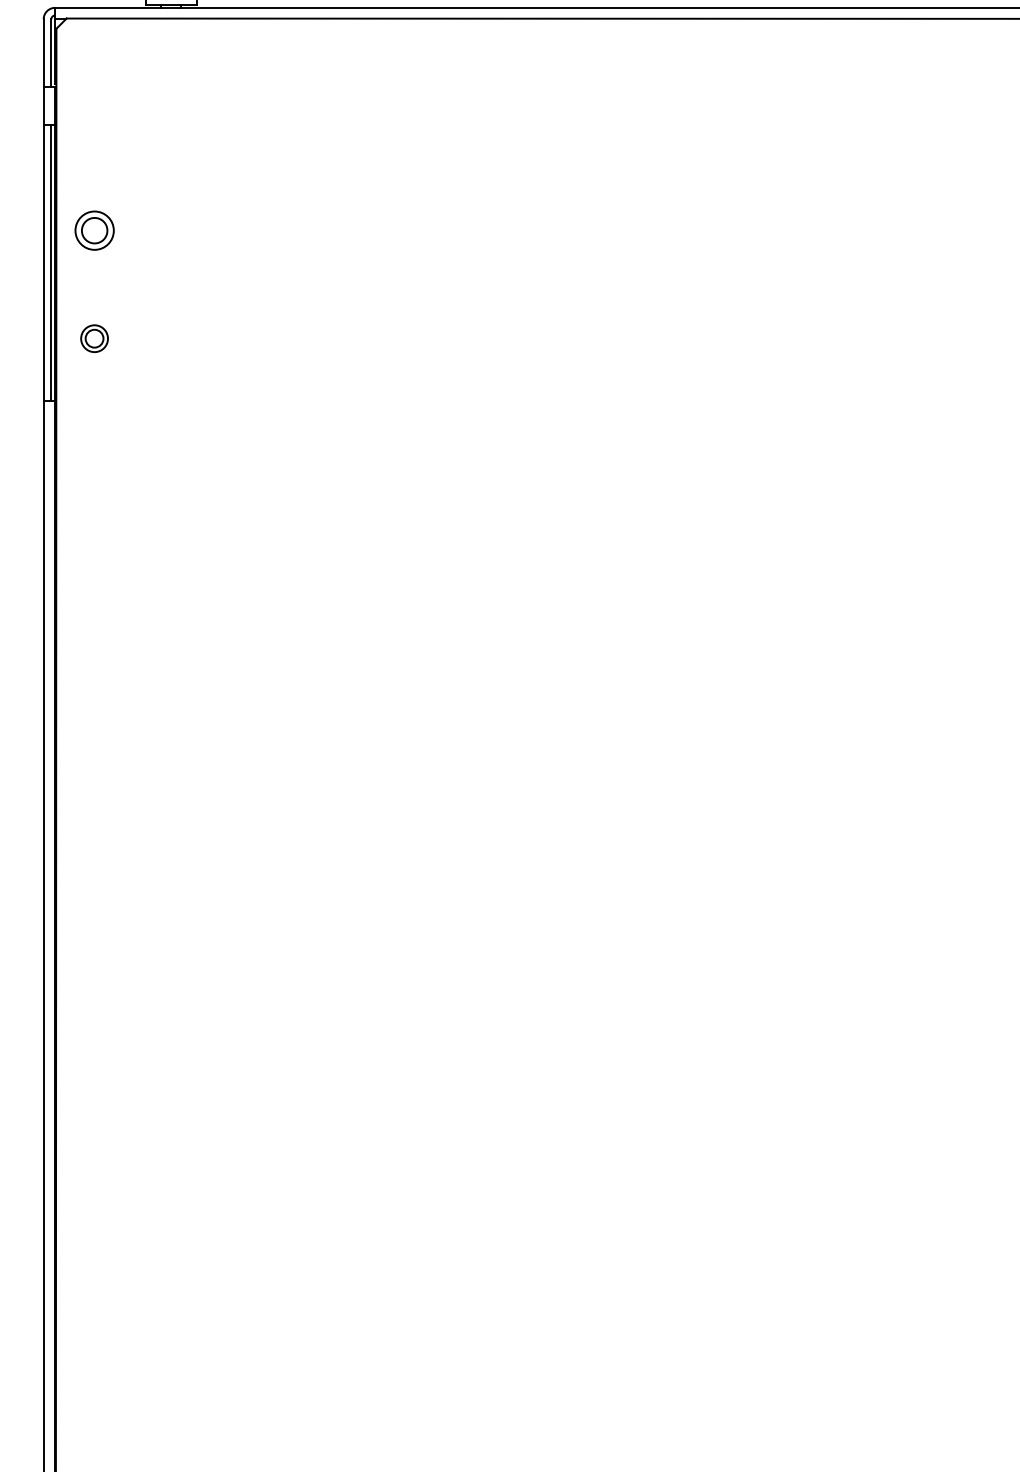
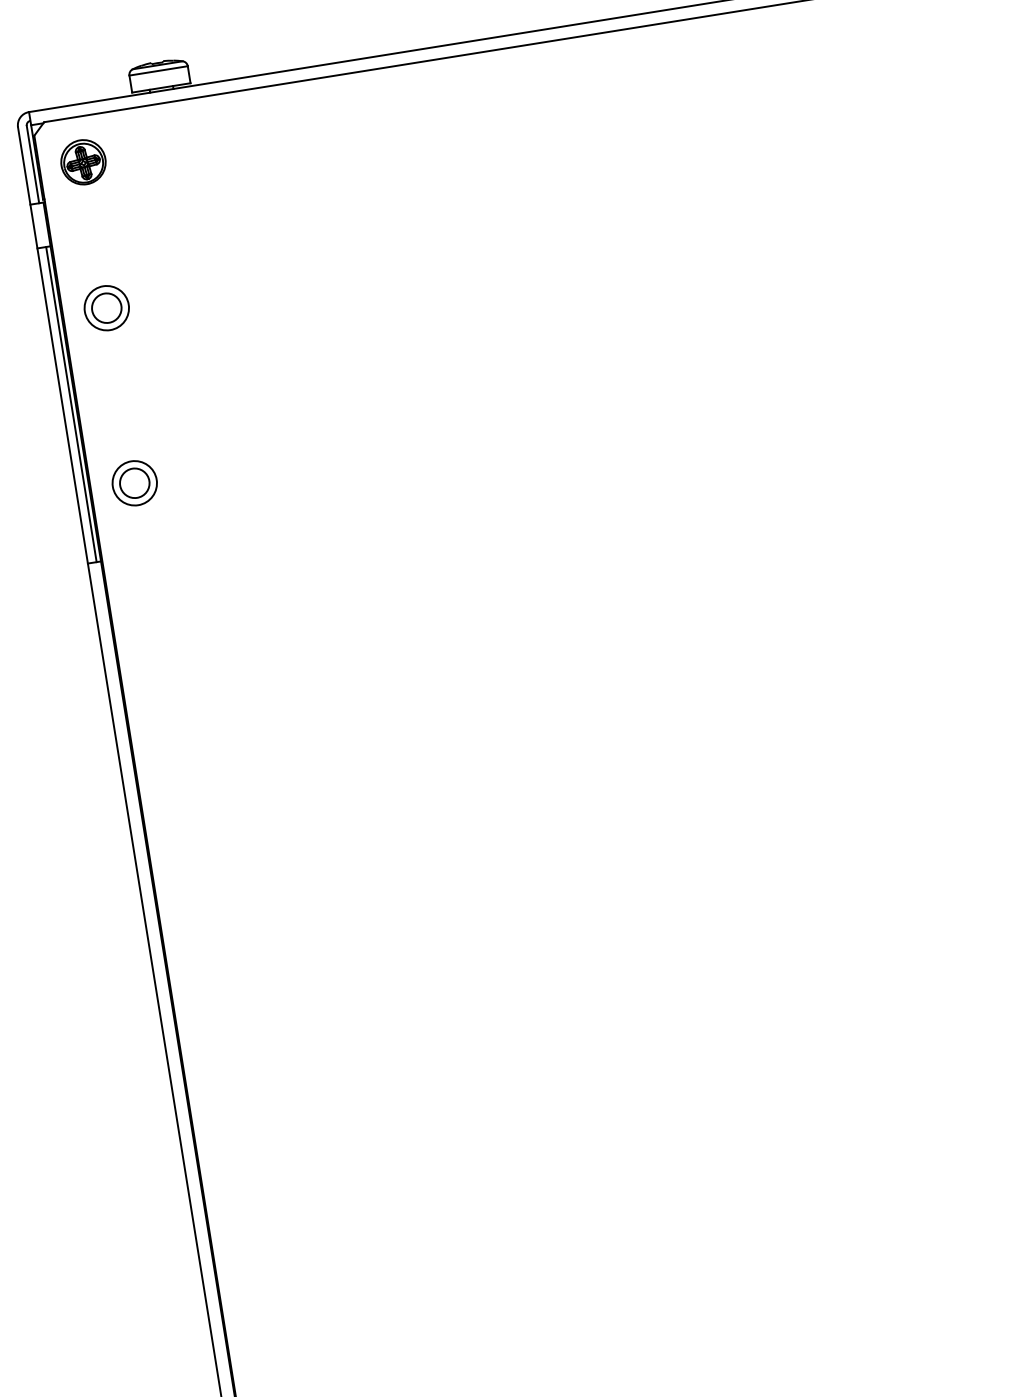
part: (94, 58) -> (83, 162), added
part: (94, 230) -> (106, 308), moved
part: (94, 338) -> (134, 482), size x1.43

